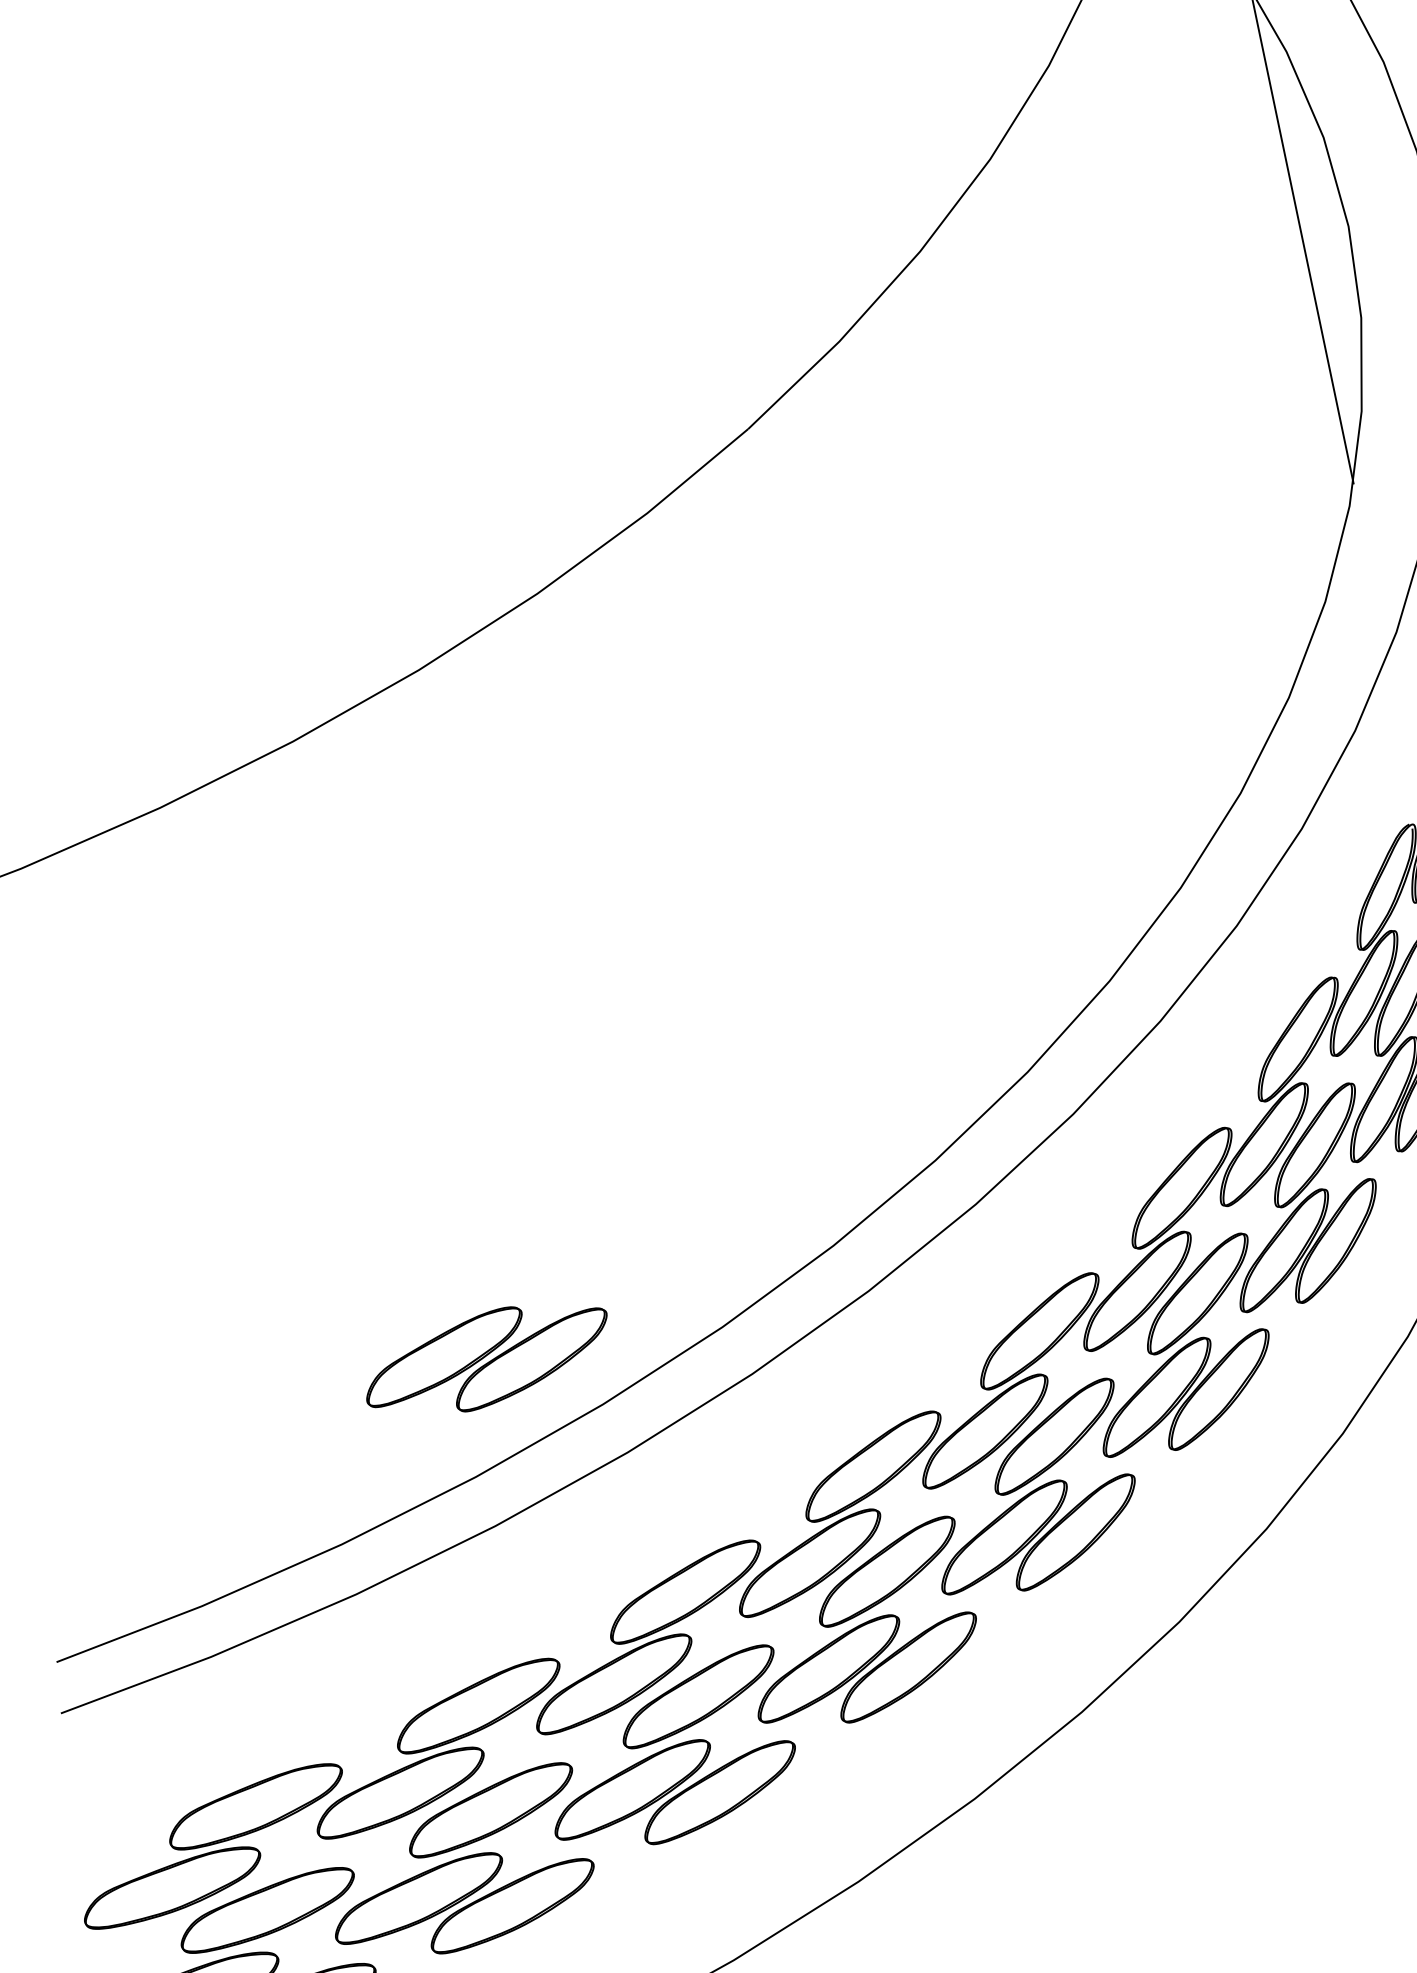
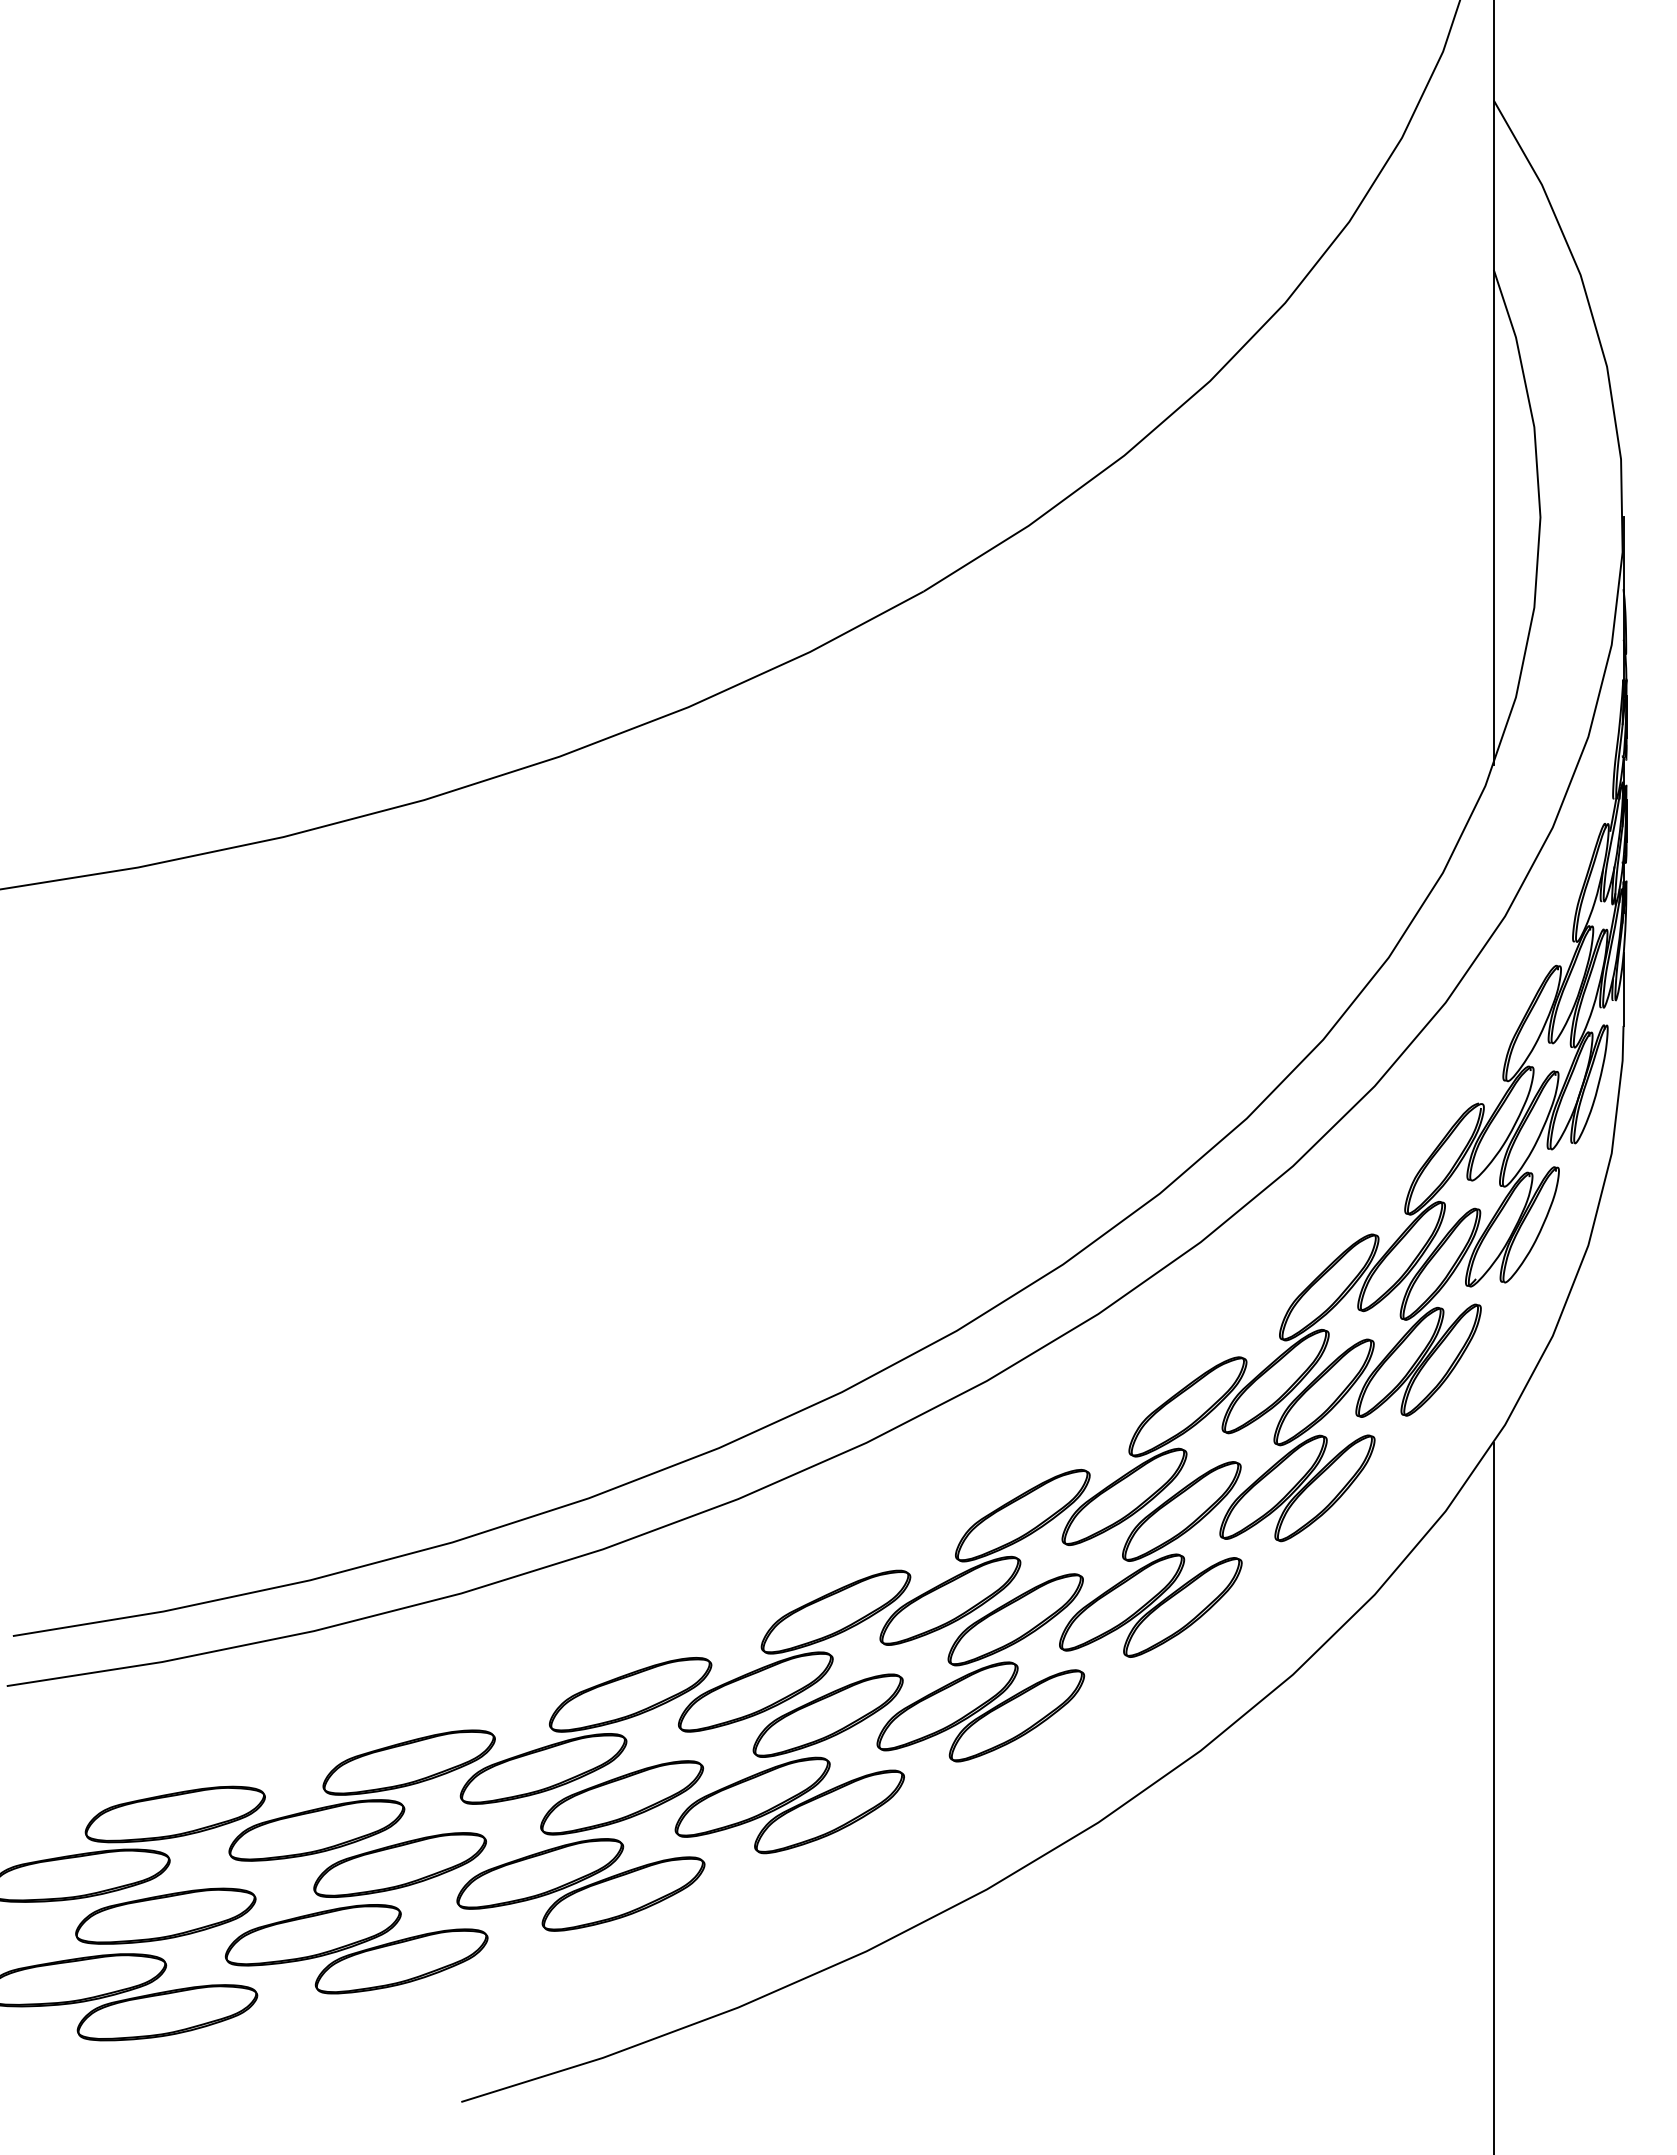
part: (486, 1359) -> (486, 1431), removed

